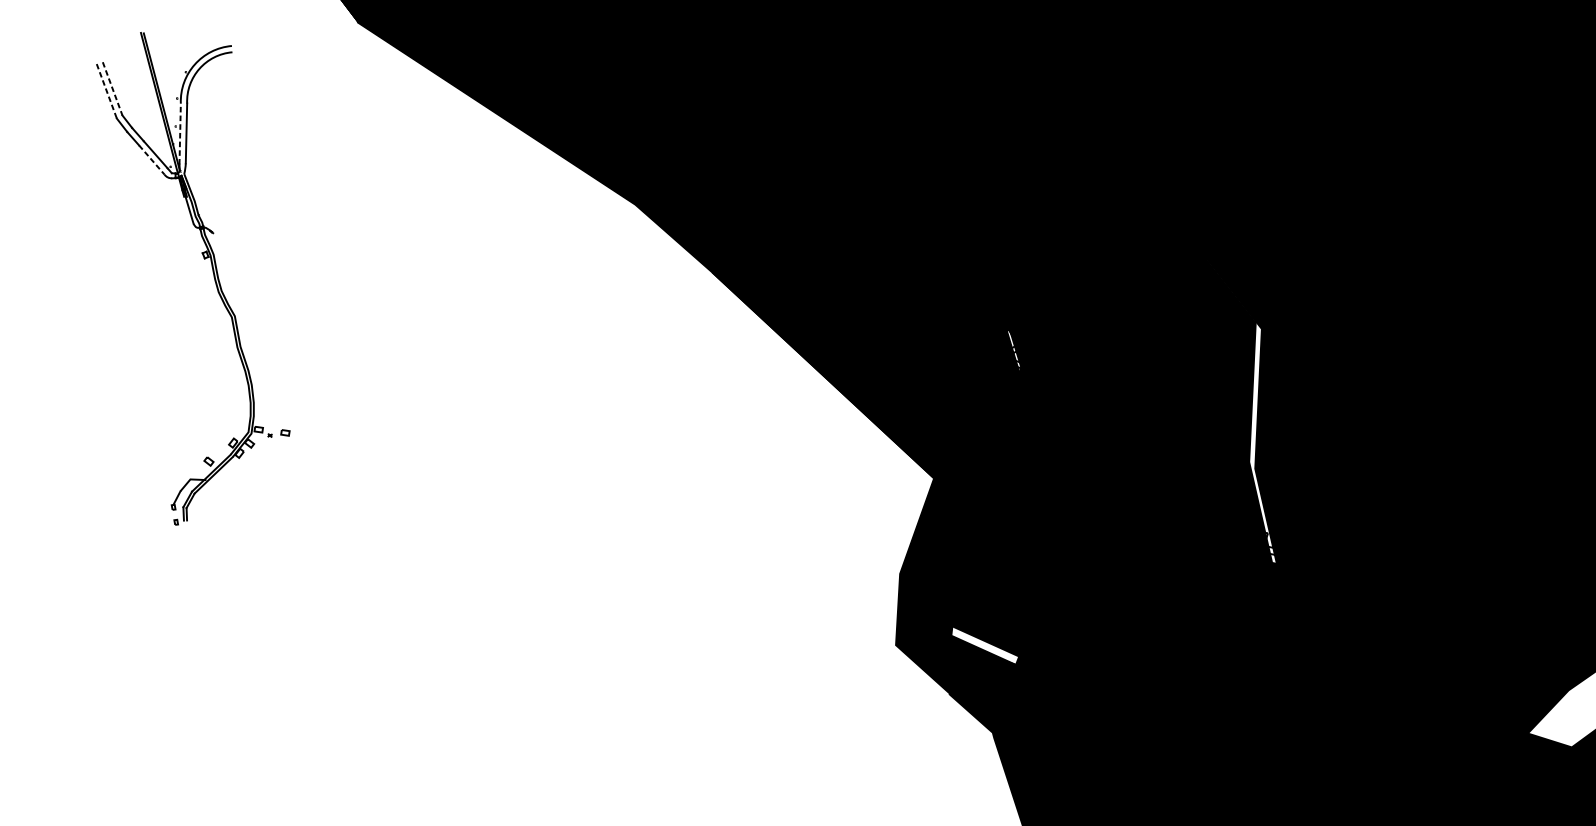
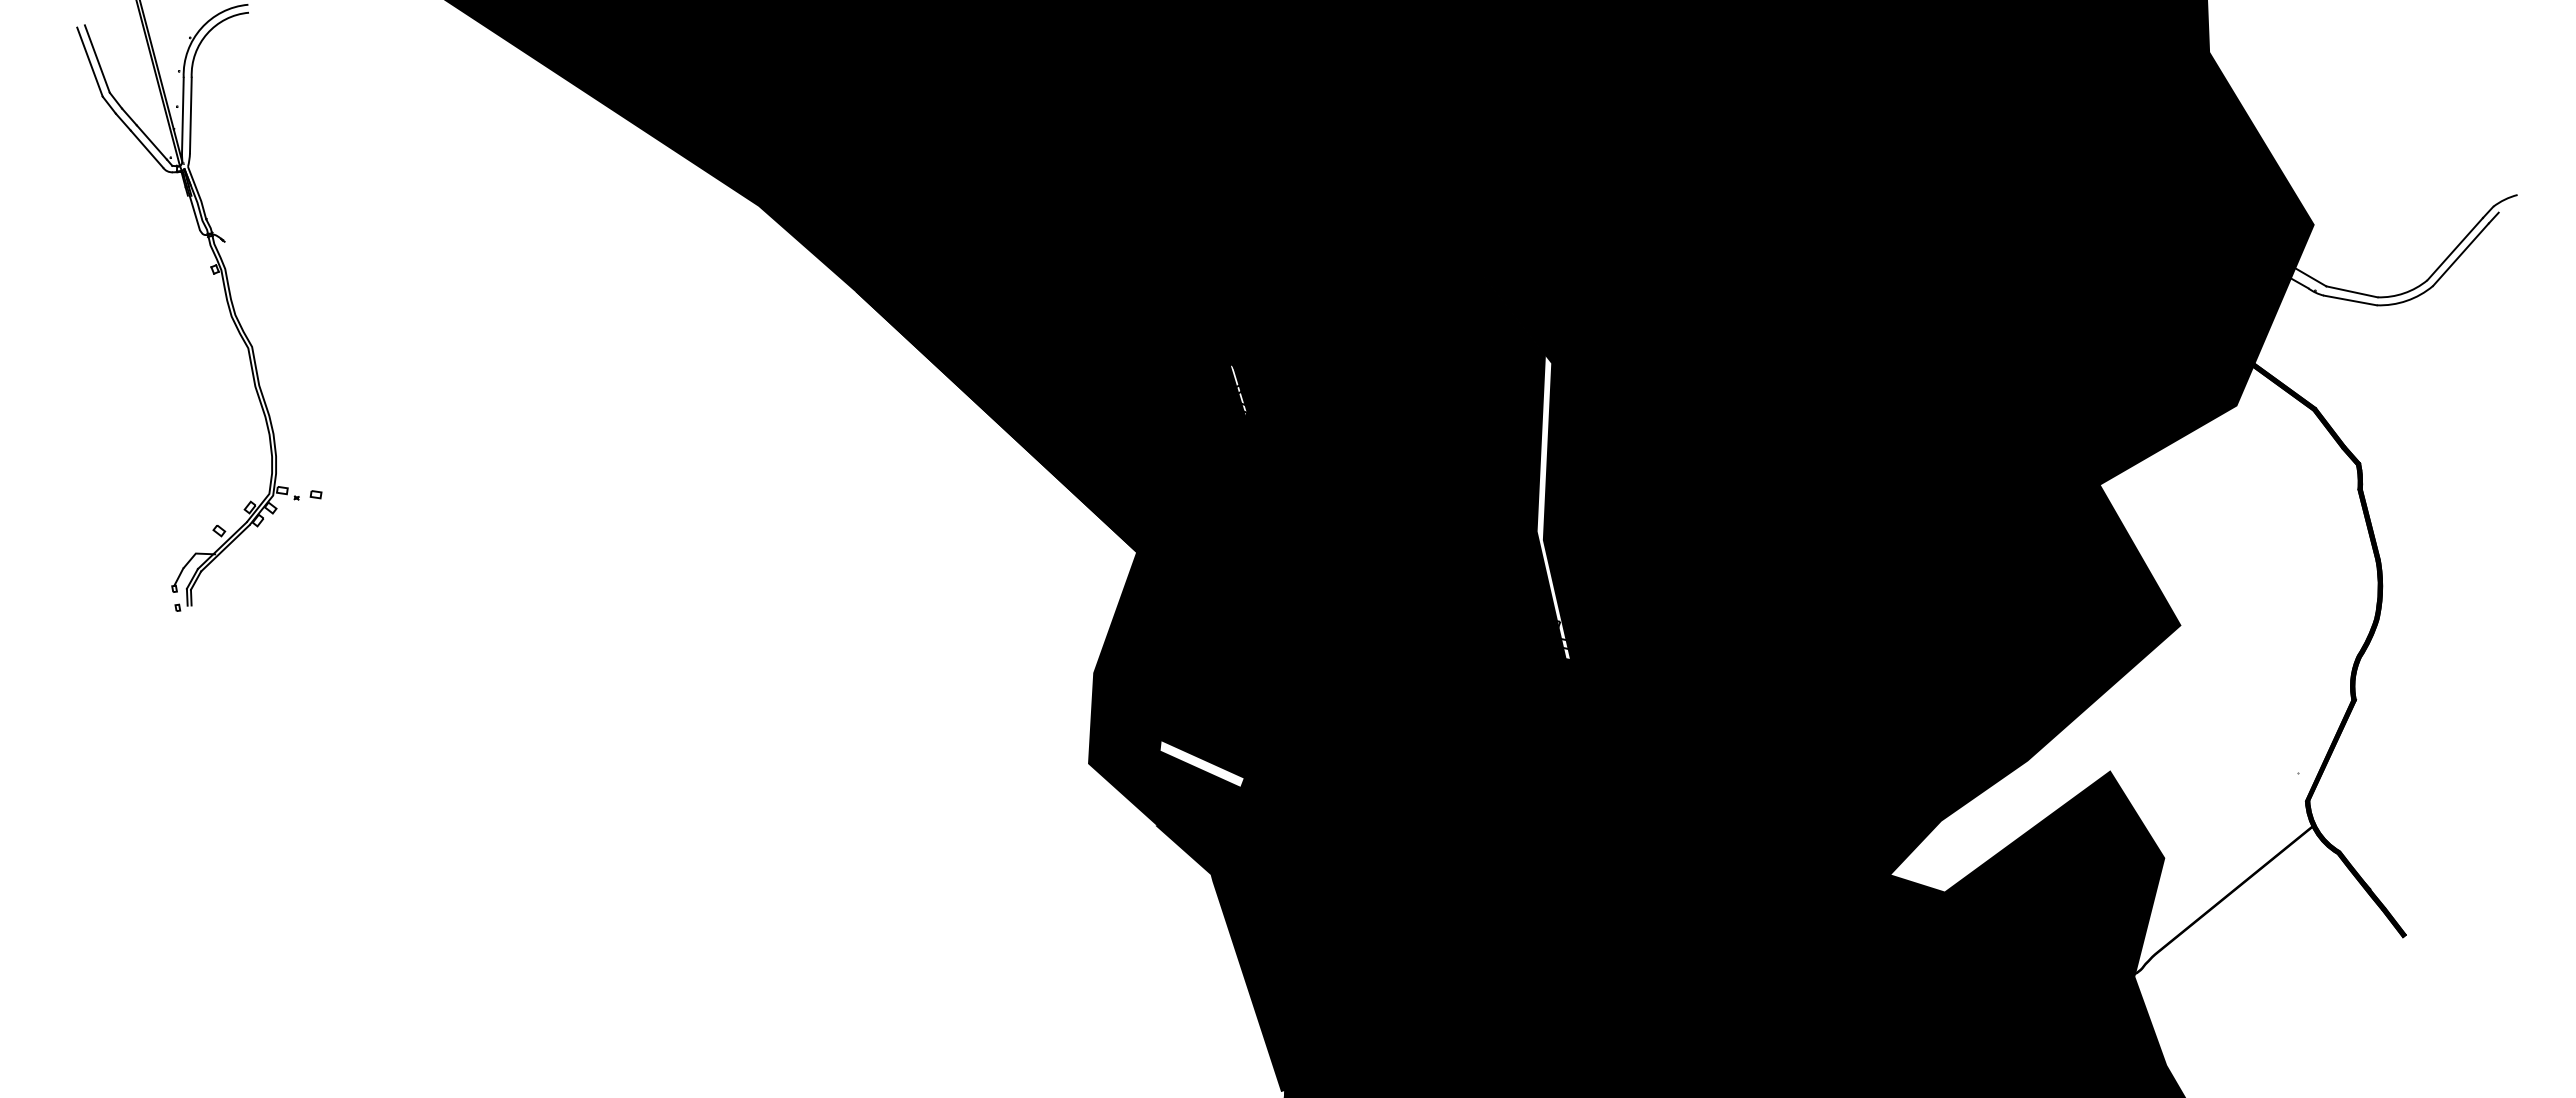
line: (112, 89) -> (97, 59), dashed -> solid
line: (106, 91) -> (89, 62), dashed -> solid
line: (179, 134) -> (182, 116), dashed -> solid
line: (151, 160) -> (146, 149), dashed -> solid

